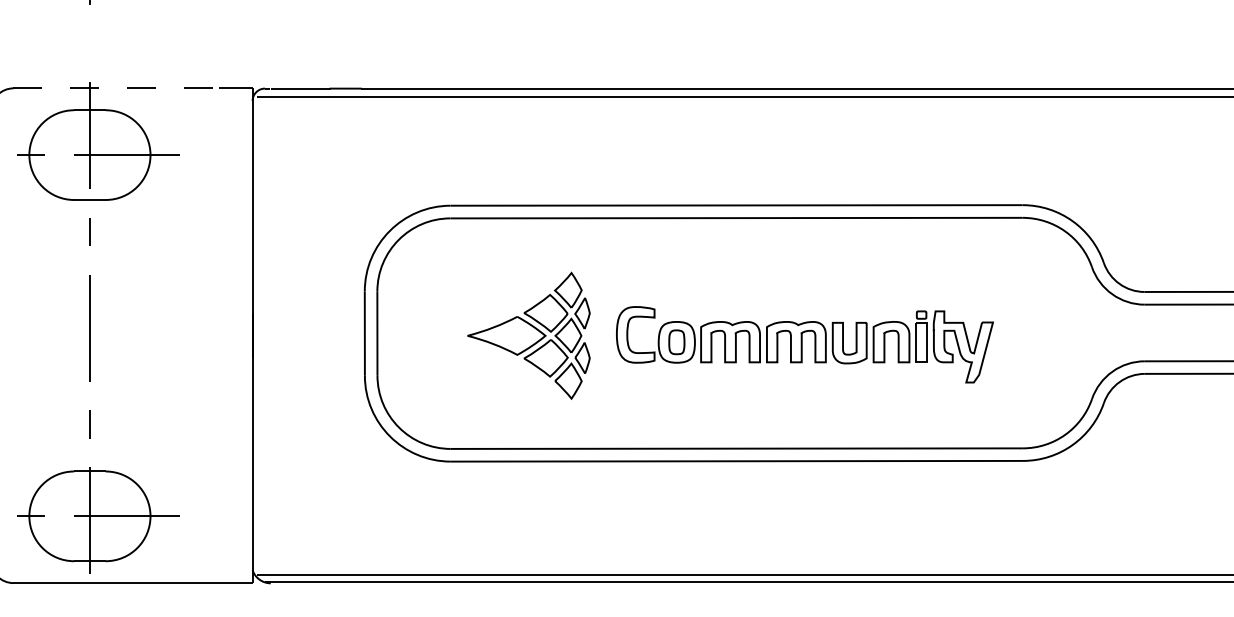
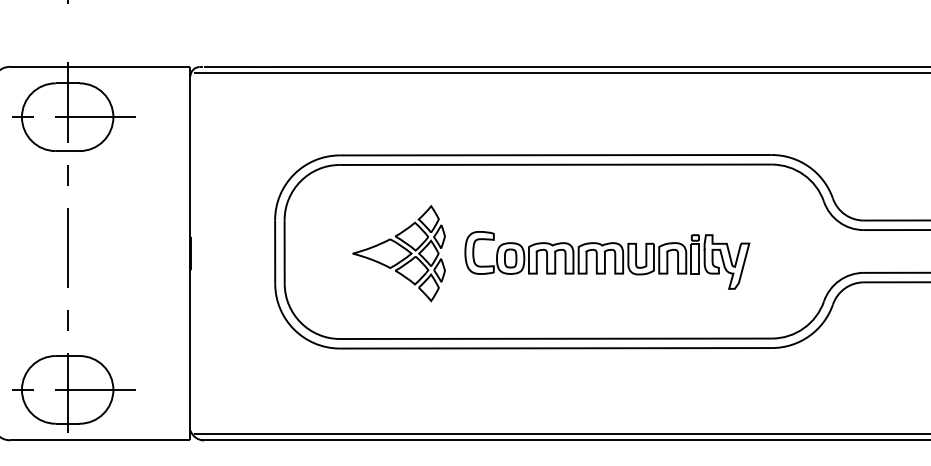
line: (116, 88) -> (87, 66), dashed -> solid

